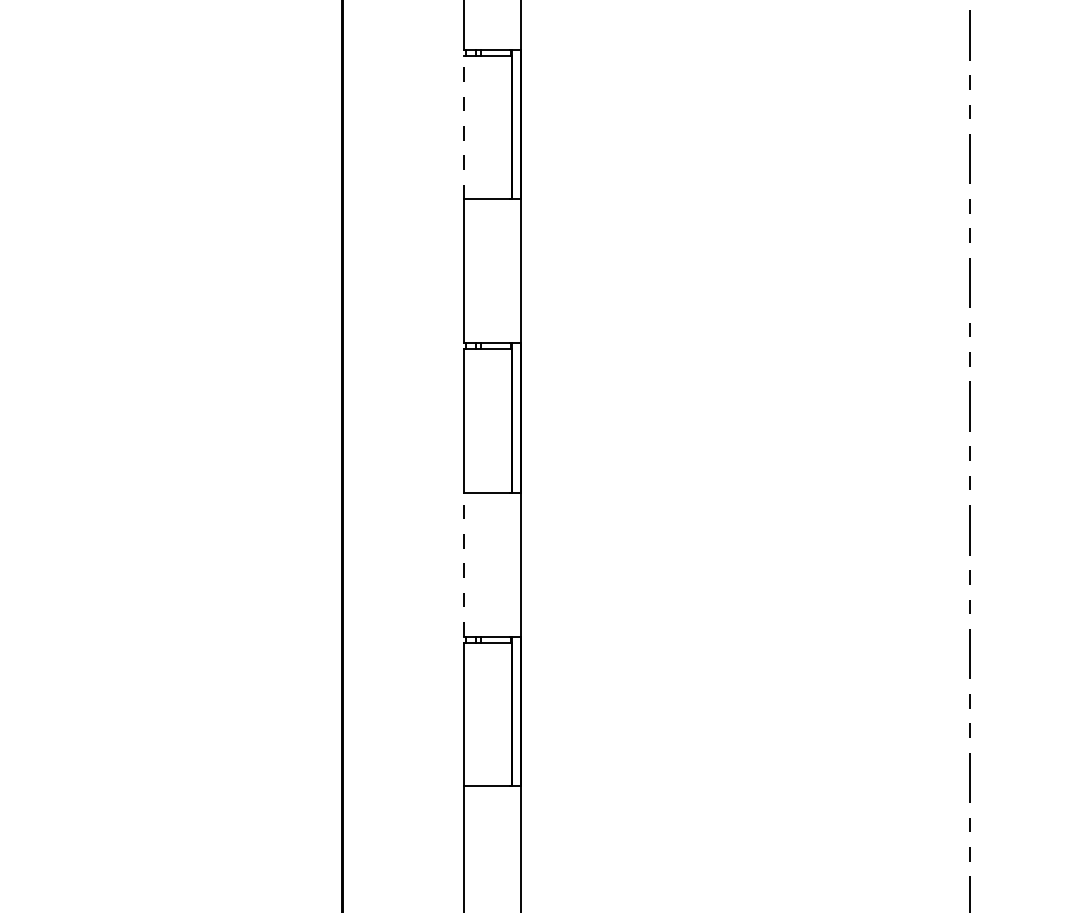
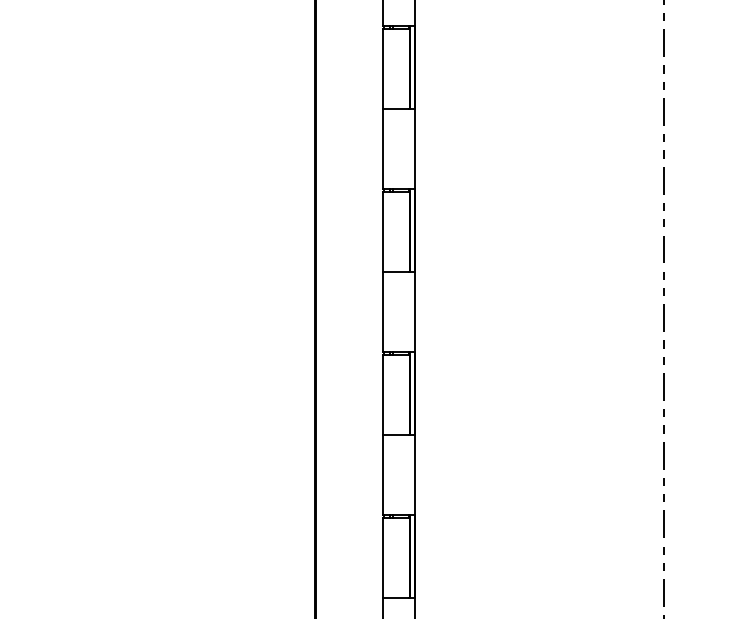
line: (463, 126) -> (382, 231), dashed -> solid
line: (463, 564) -> (382, 474), dashed -> solid

